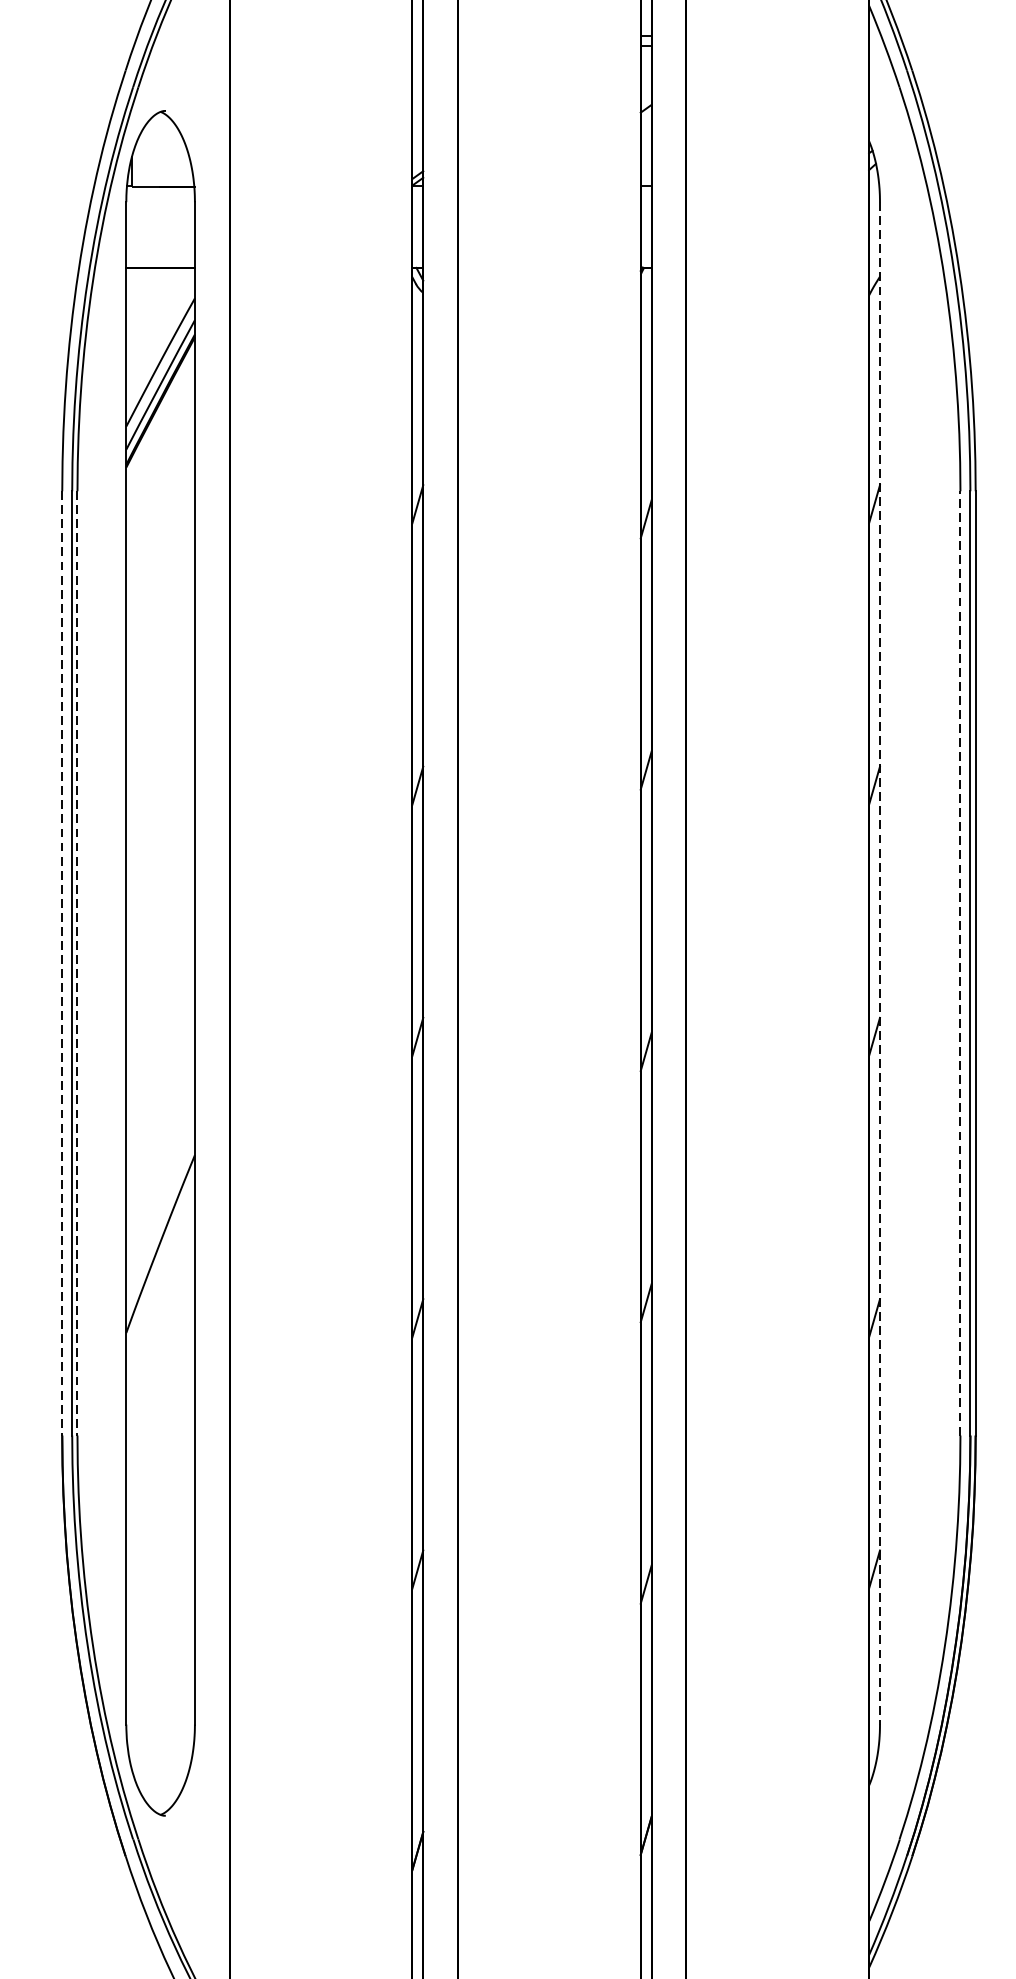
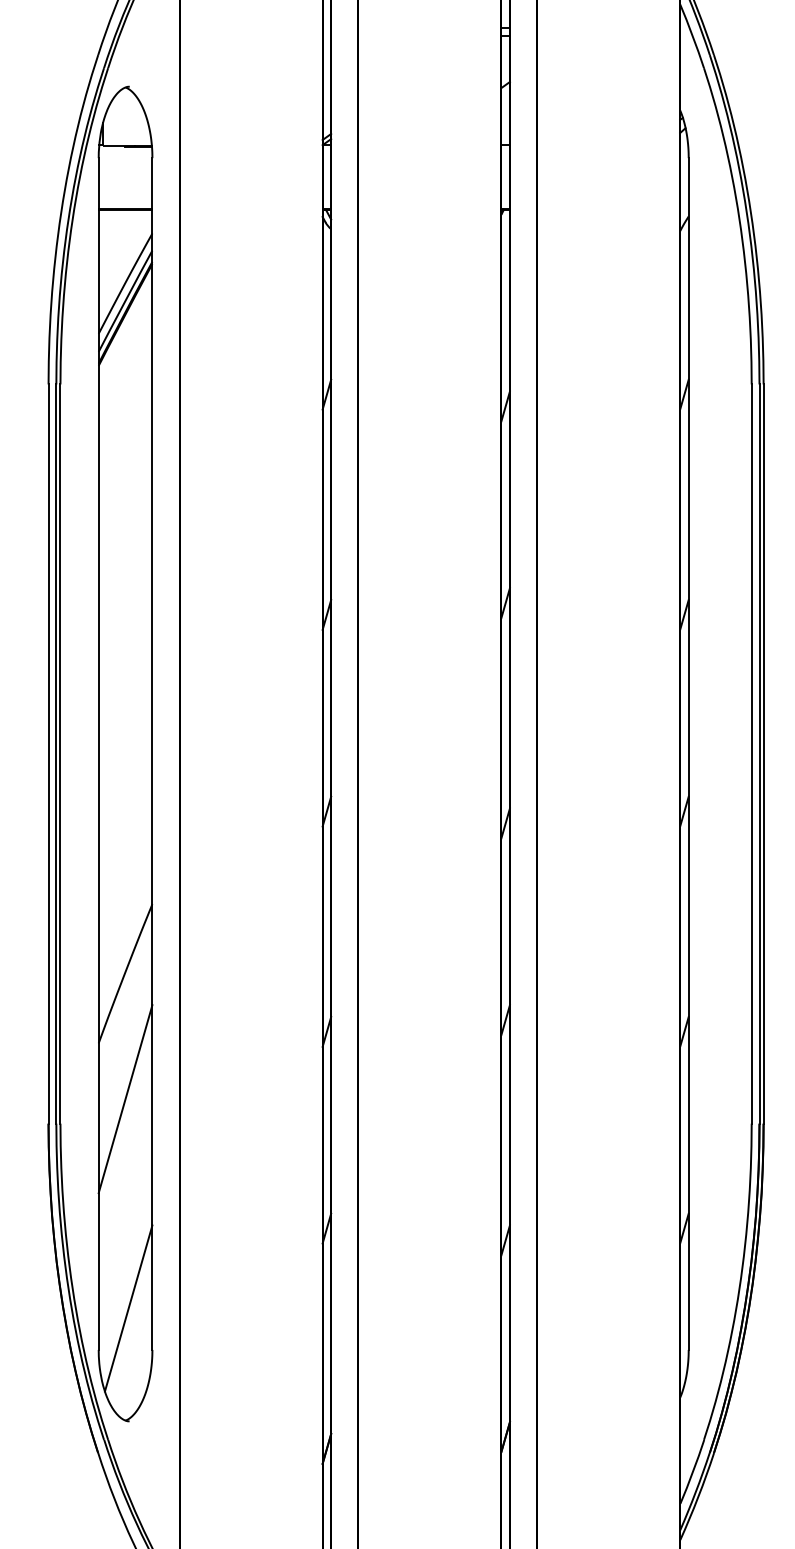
line: (62, 963) -> (48, 754), dashed -> solid
line: (77, 963) -> (60, 754), dashed -> solid
line: (879, 963) -> (688, 754), dashed -> solid
line: (960, 963) -> (751, 754), dashed -> solid
line: (160, 1404) -> (125, 1099), added
line: (164, 1671) -> (128, 1308), added

